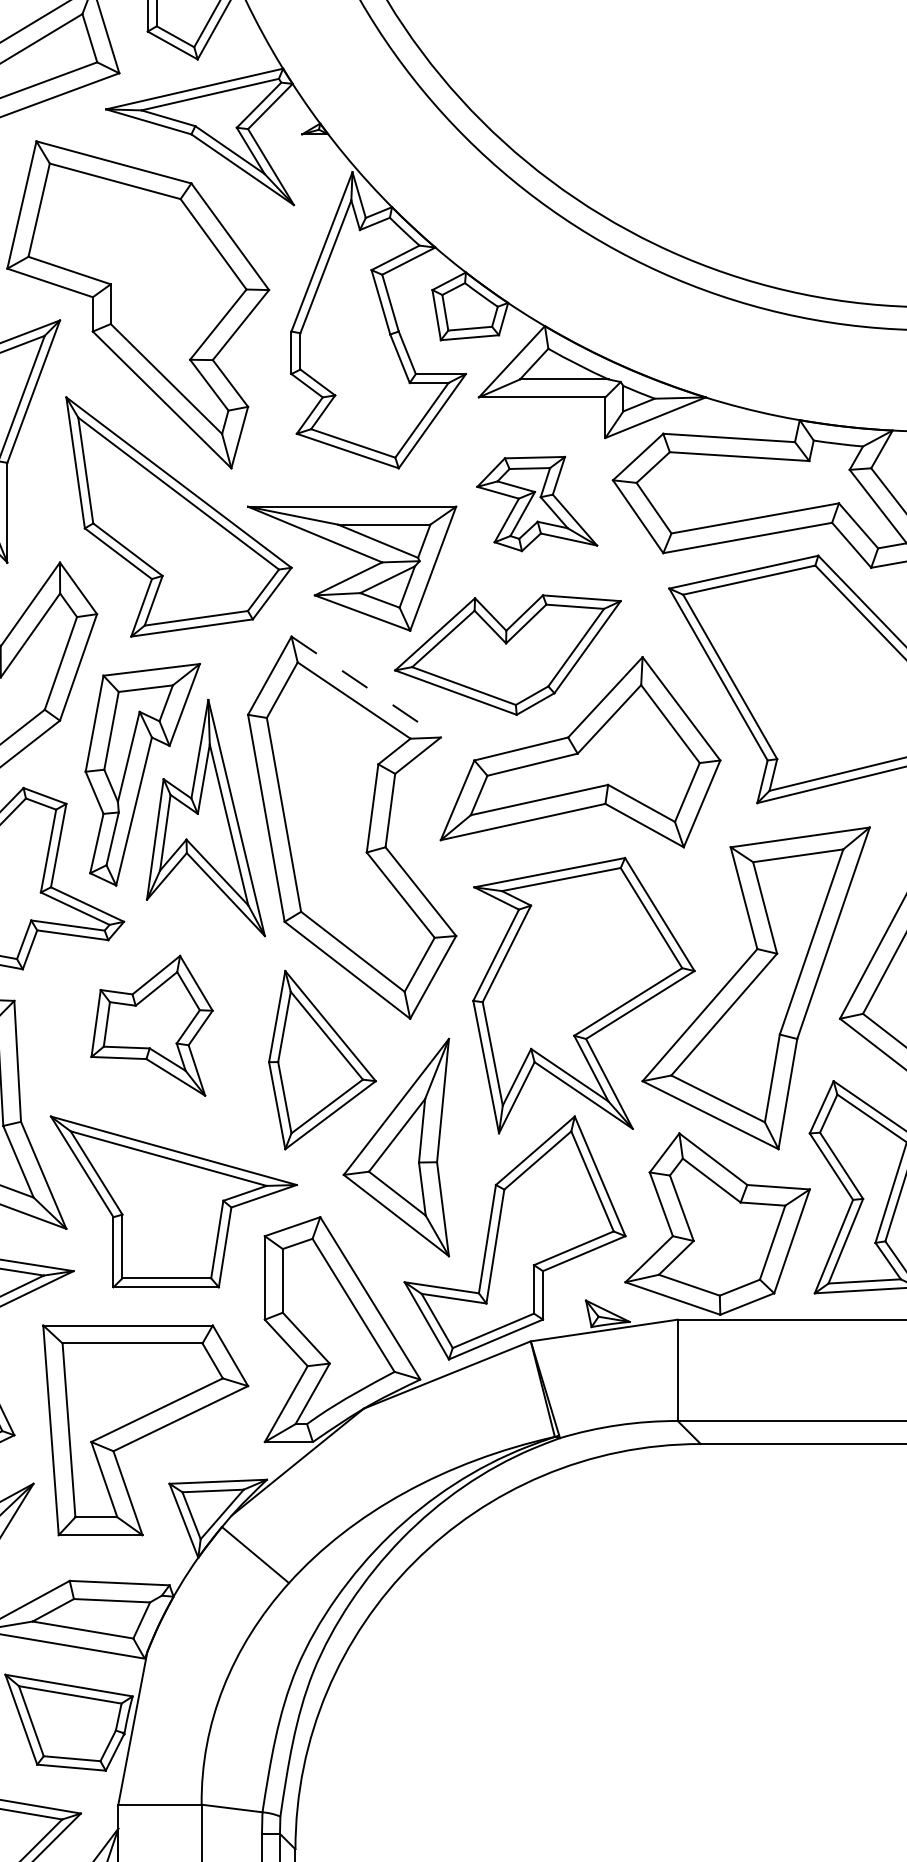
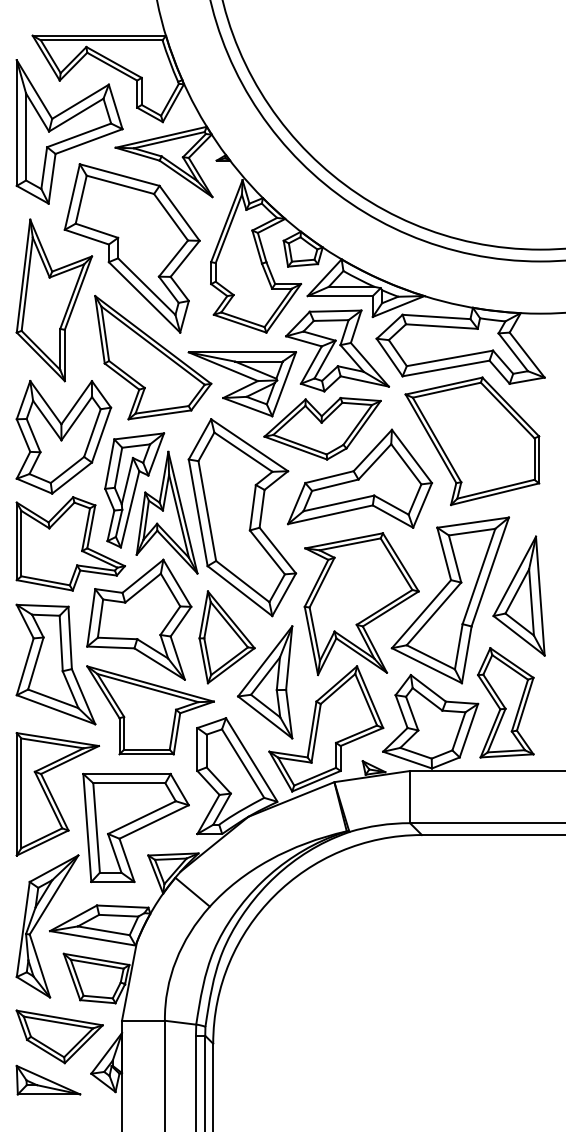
part: (536, 503) -> (337, 350), size x1.67
line: (367, 687) -> (250, 445), dashed -> solid
part: (152, 1025) -> (139, 619), size x1.67

